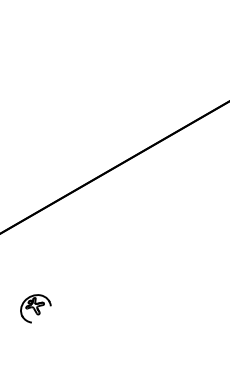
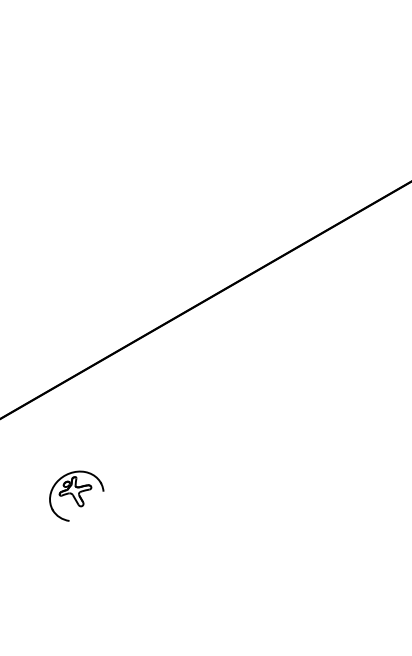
part: (35, 308) -> (76, 495), moved

